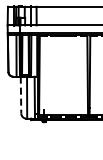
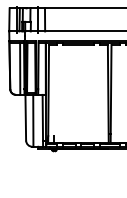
line: (21, 95) -> (26, 118), dashed -> solid

